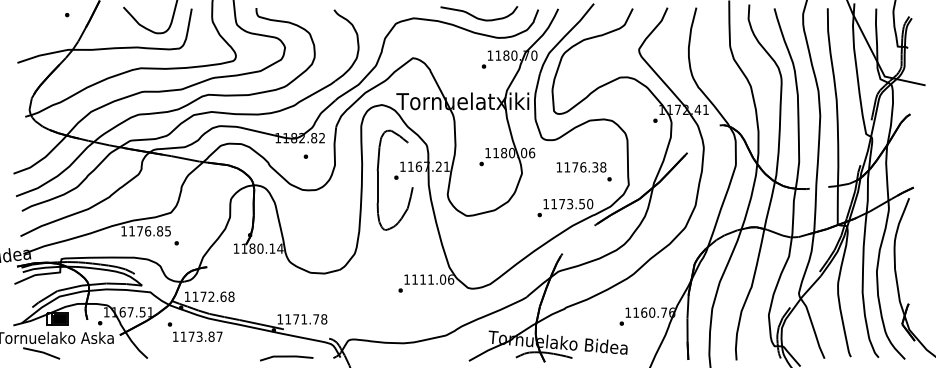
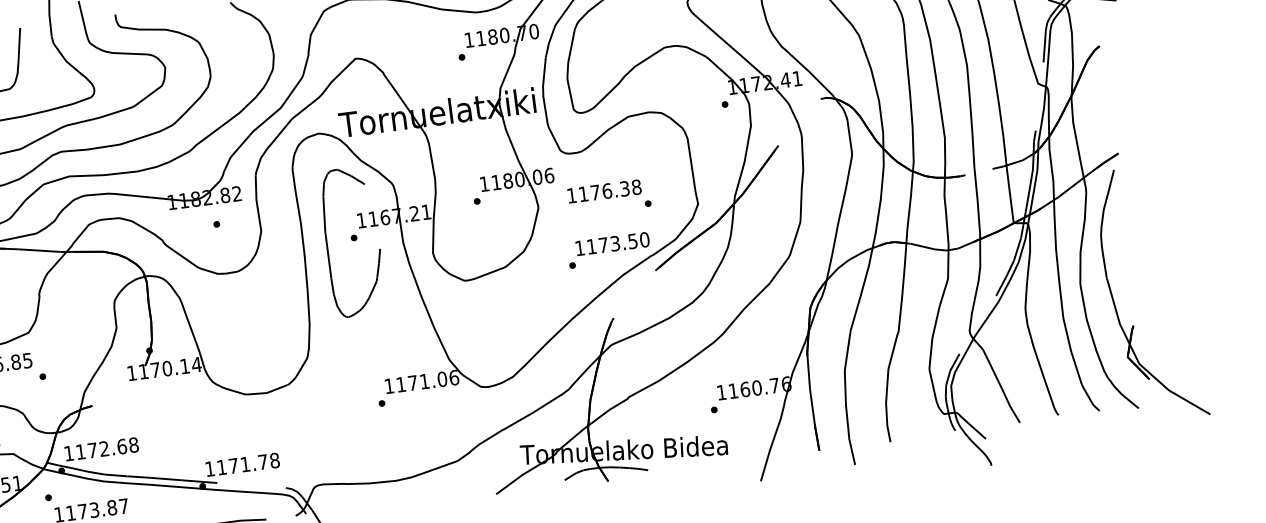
text: (583, 171) -> (608, 197), moved
text: (252, 248) -> (155, 369), 1180.14 -> 1170.14
text: (422, 279) -> (412, 383), 1111.06 -> 1171.06

